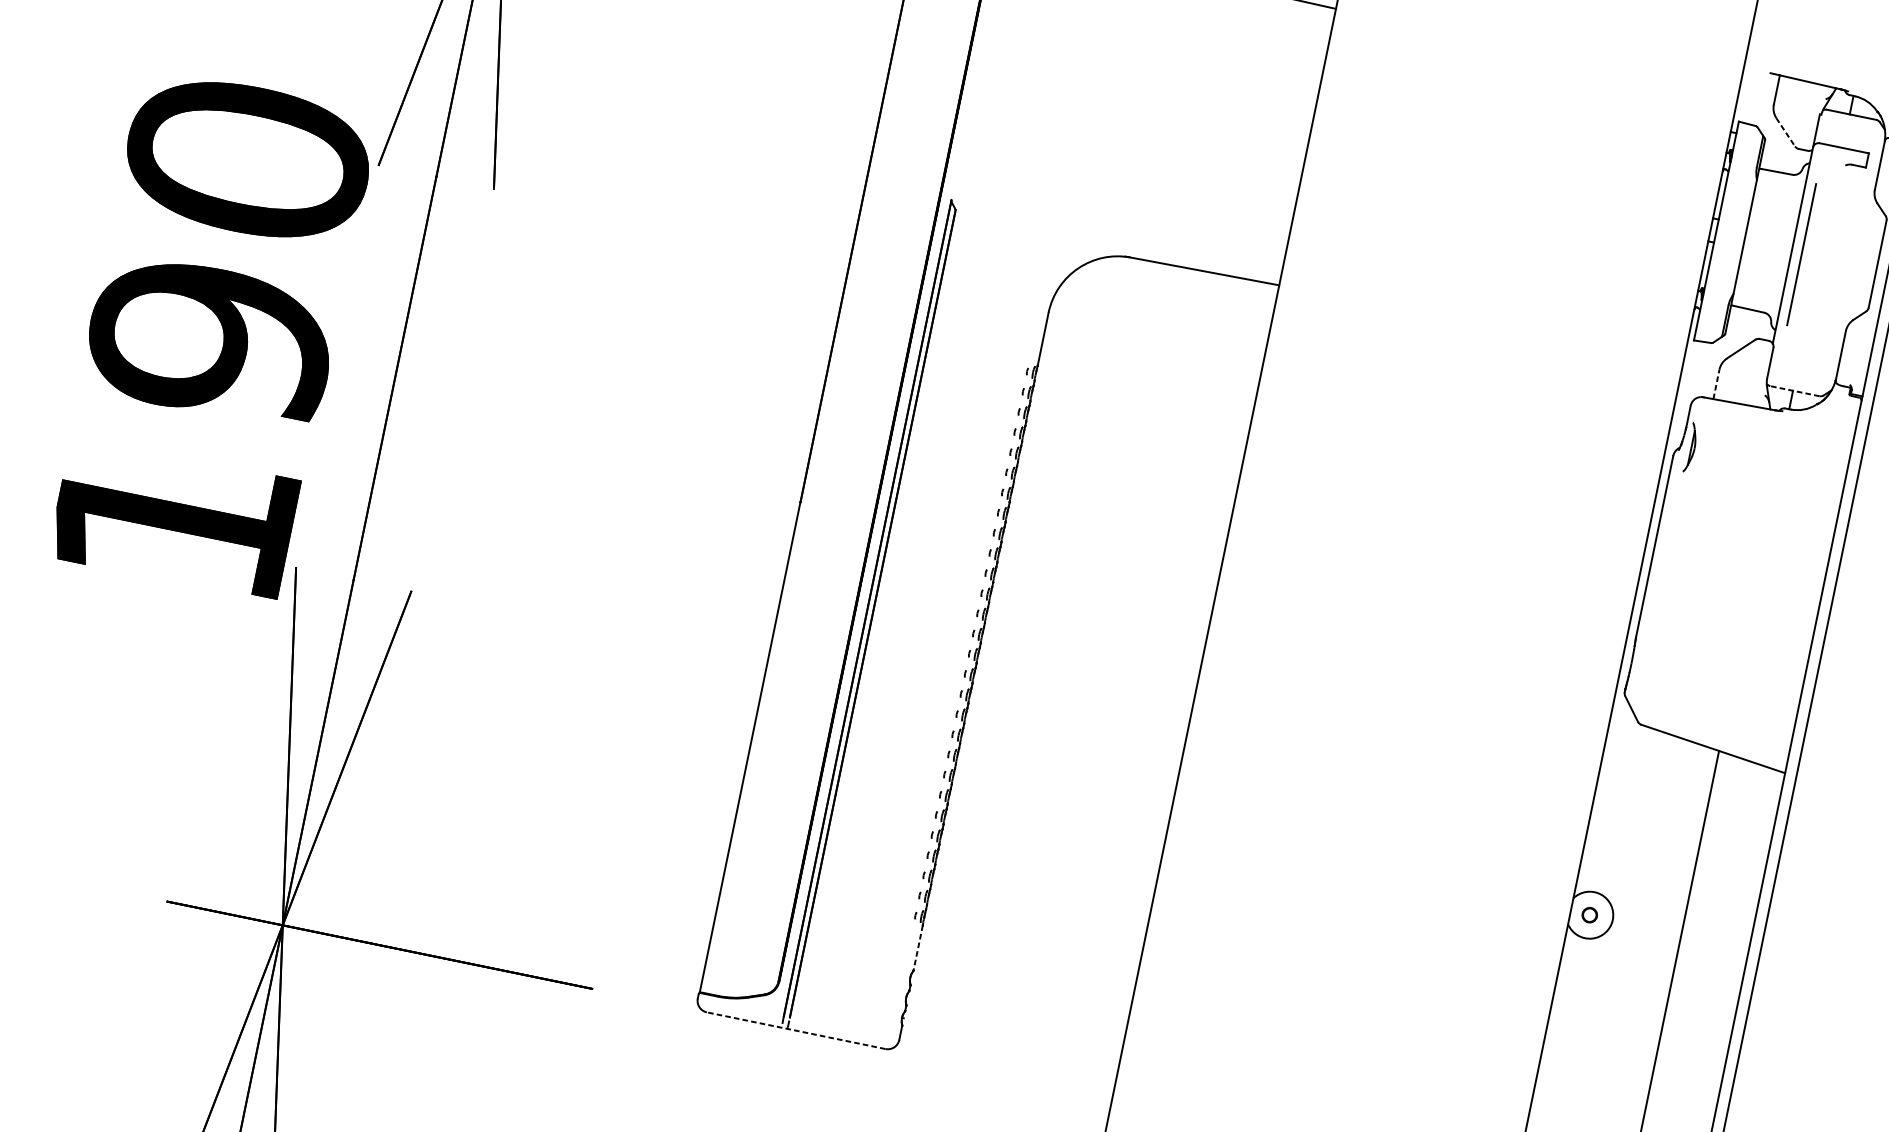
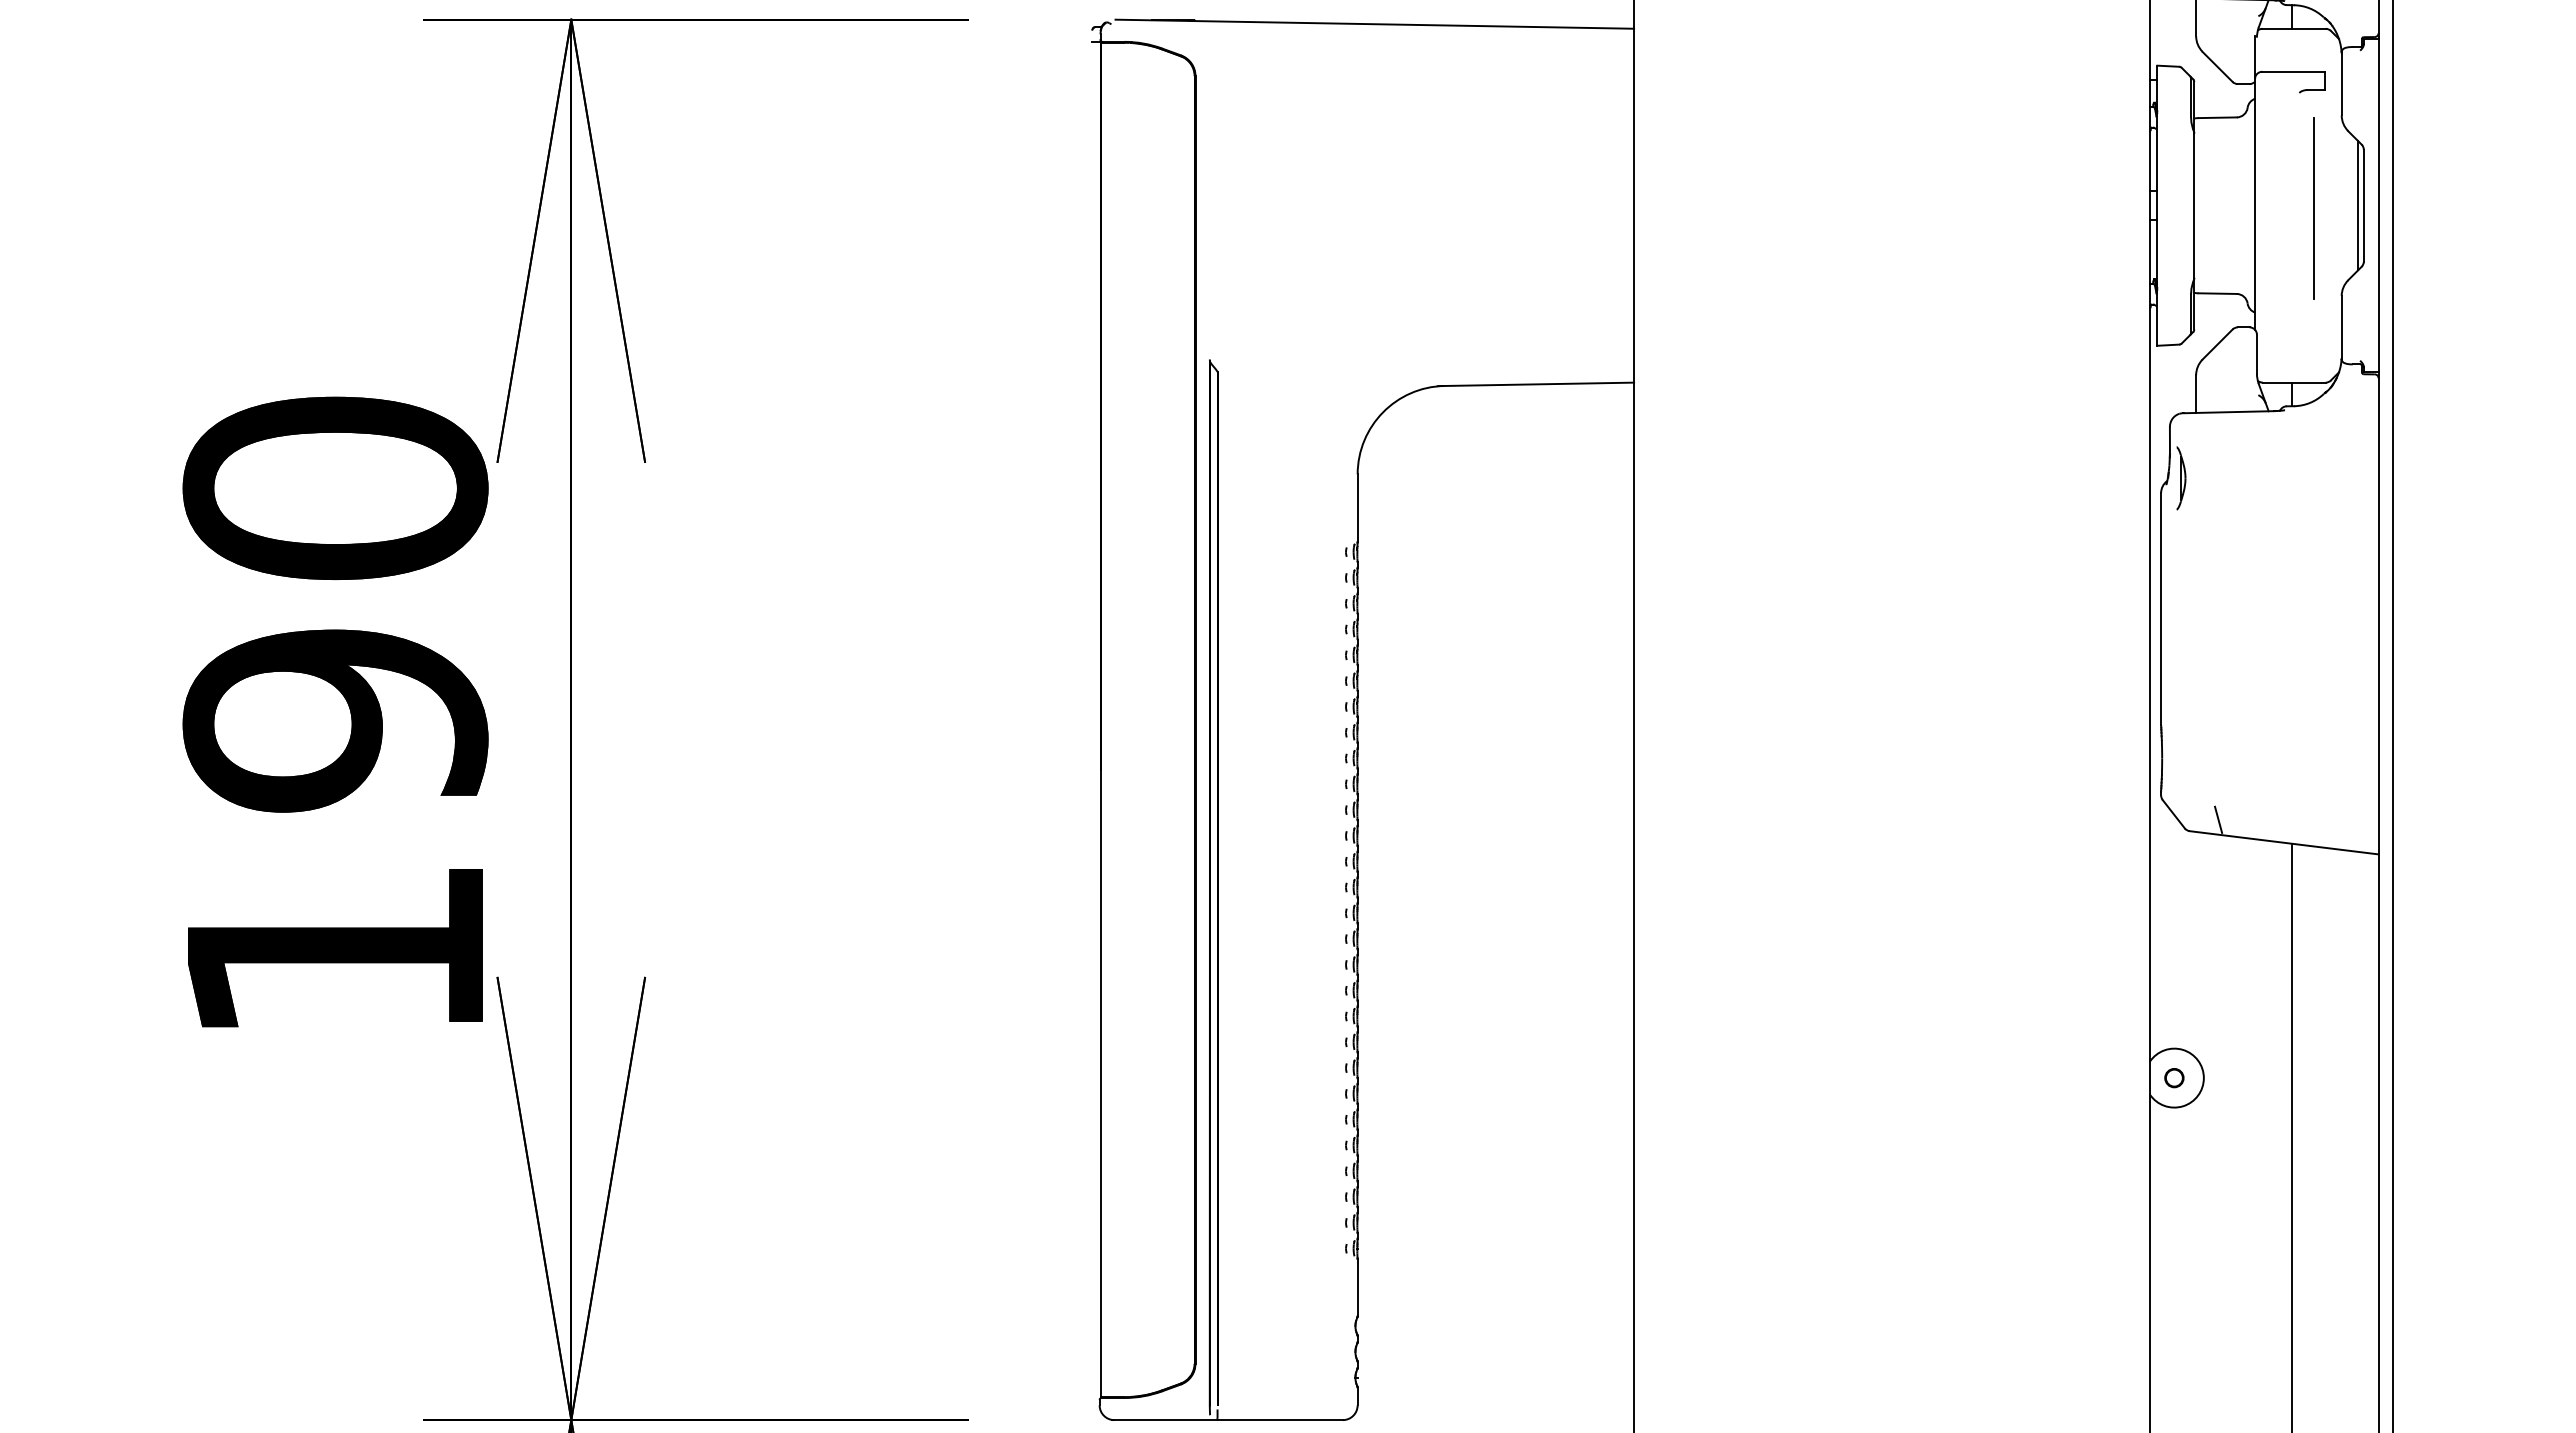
line: (1785, 132) -> (2217, 67), dashed -> solid
line: (1801, 254) -> (2313, 208), moved
line: (1873, 263) -> (2358, 205), added
line: (1716, 384) -> (2196, 394), dashed -> solid
line: (1794, 390) -> (2293, 382), dashed -> solid
line: (1665, 720) -> (2218, 819), added
line: (918, 947) -> (1357, 1287), dashed -> solid
line: (795, 1030) -> (1227, 1420), dashed -> solid

